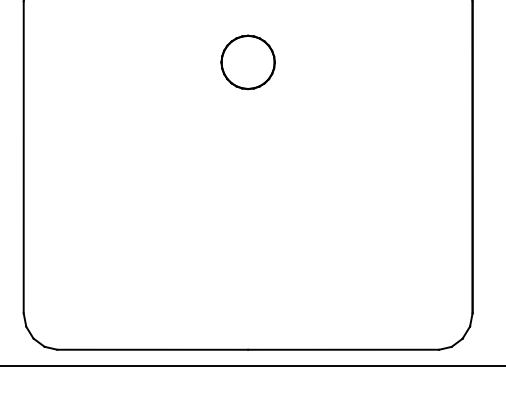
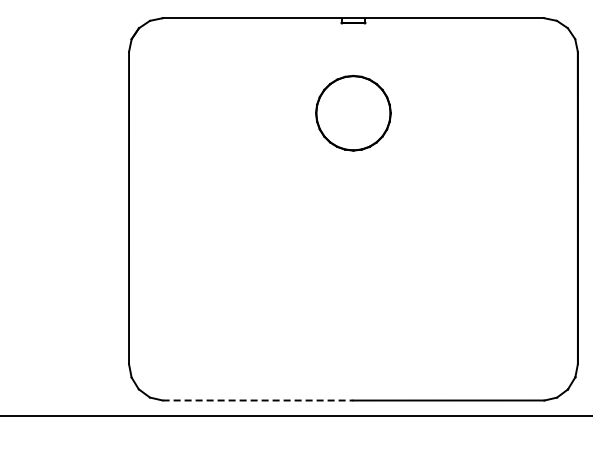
part: (248, 61) -> (353, 112), size x1.4
line: (153, 349) -> (258, 400), solid -> dashed

